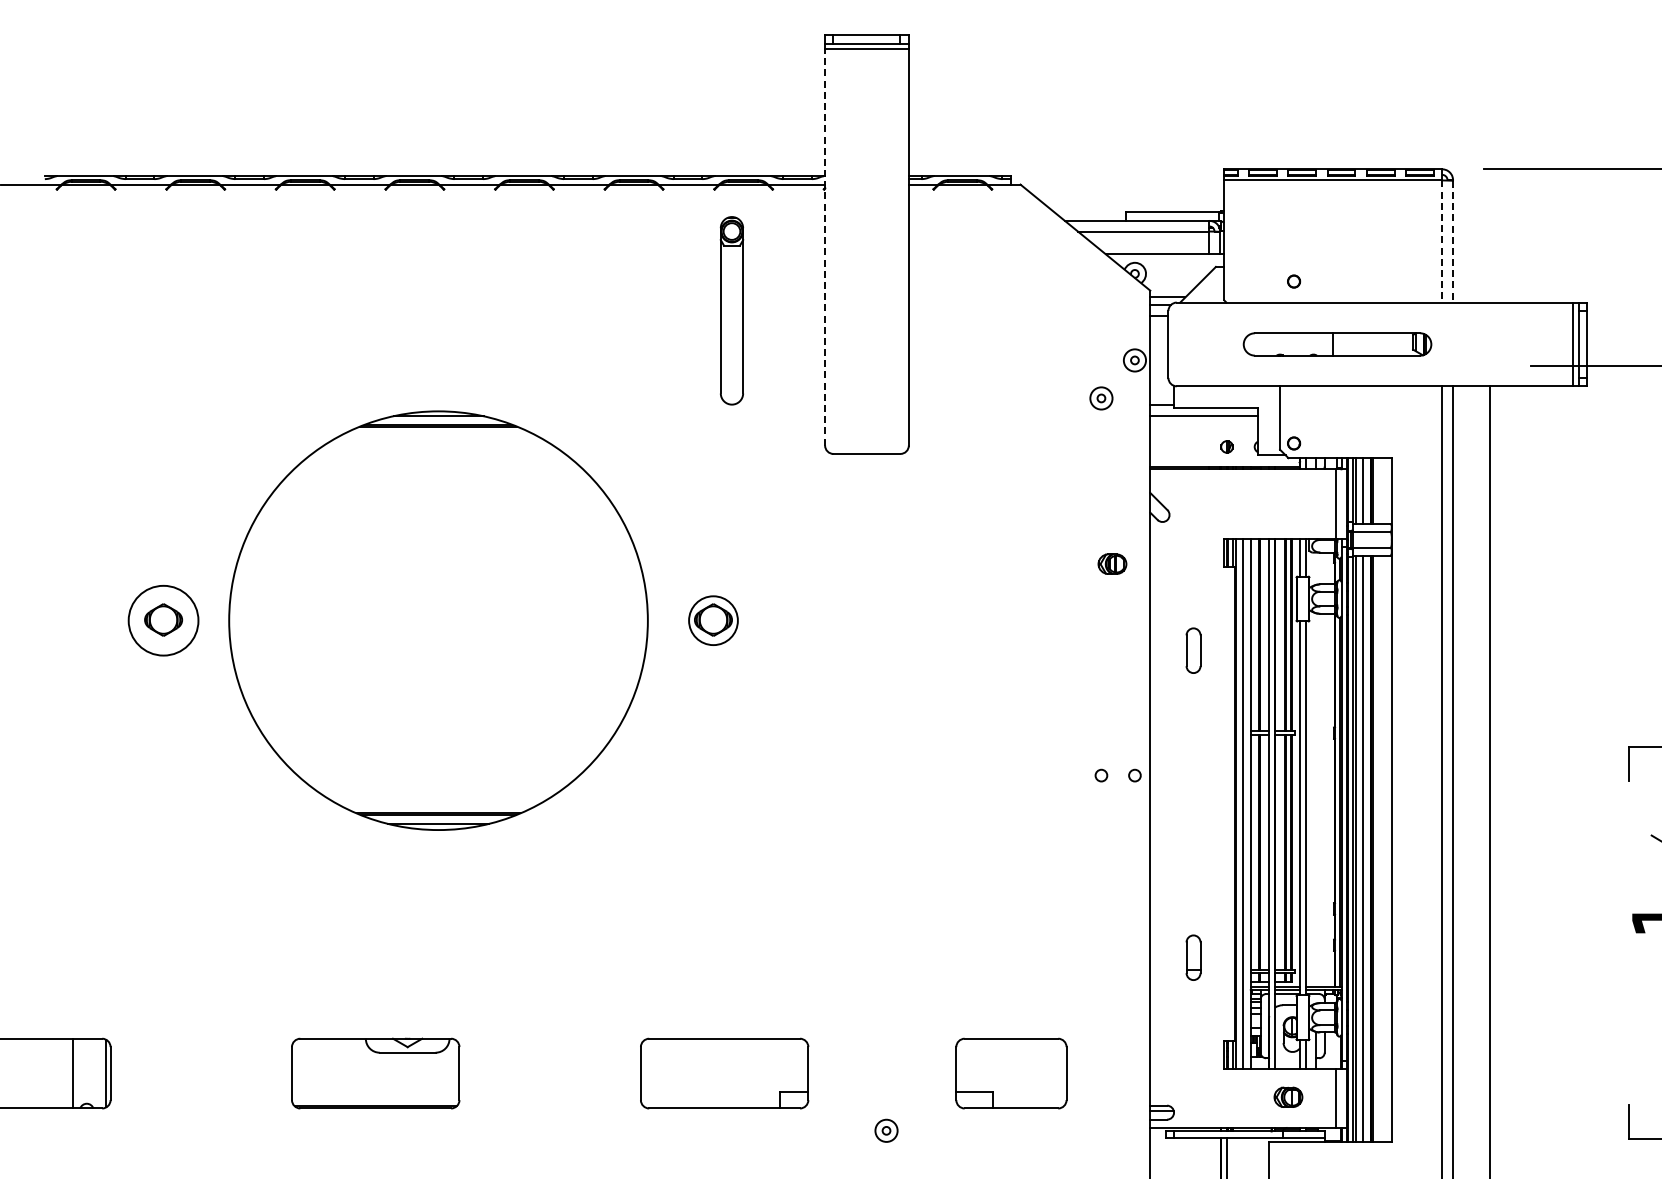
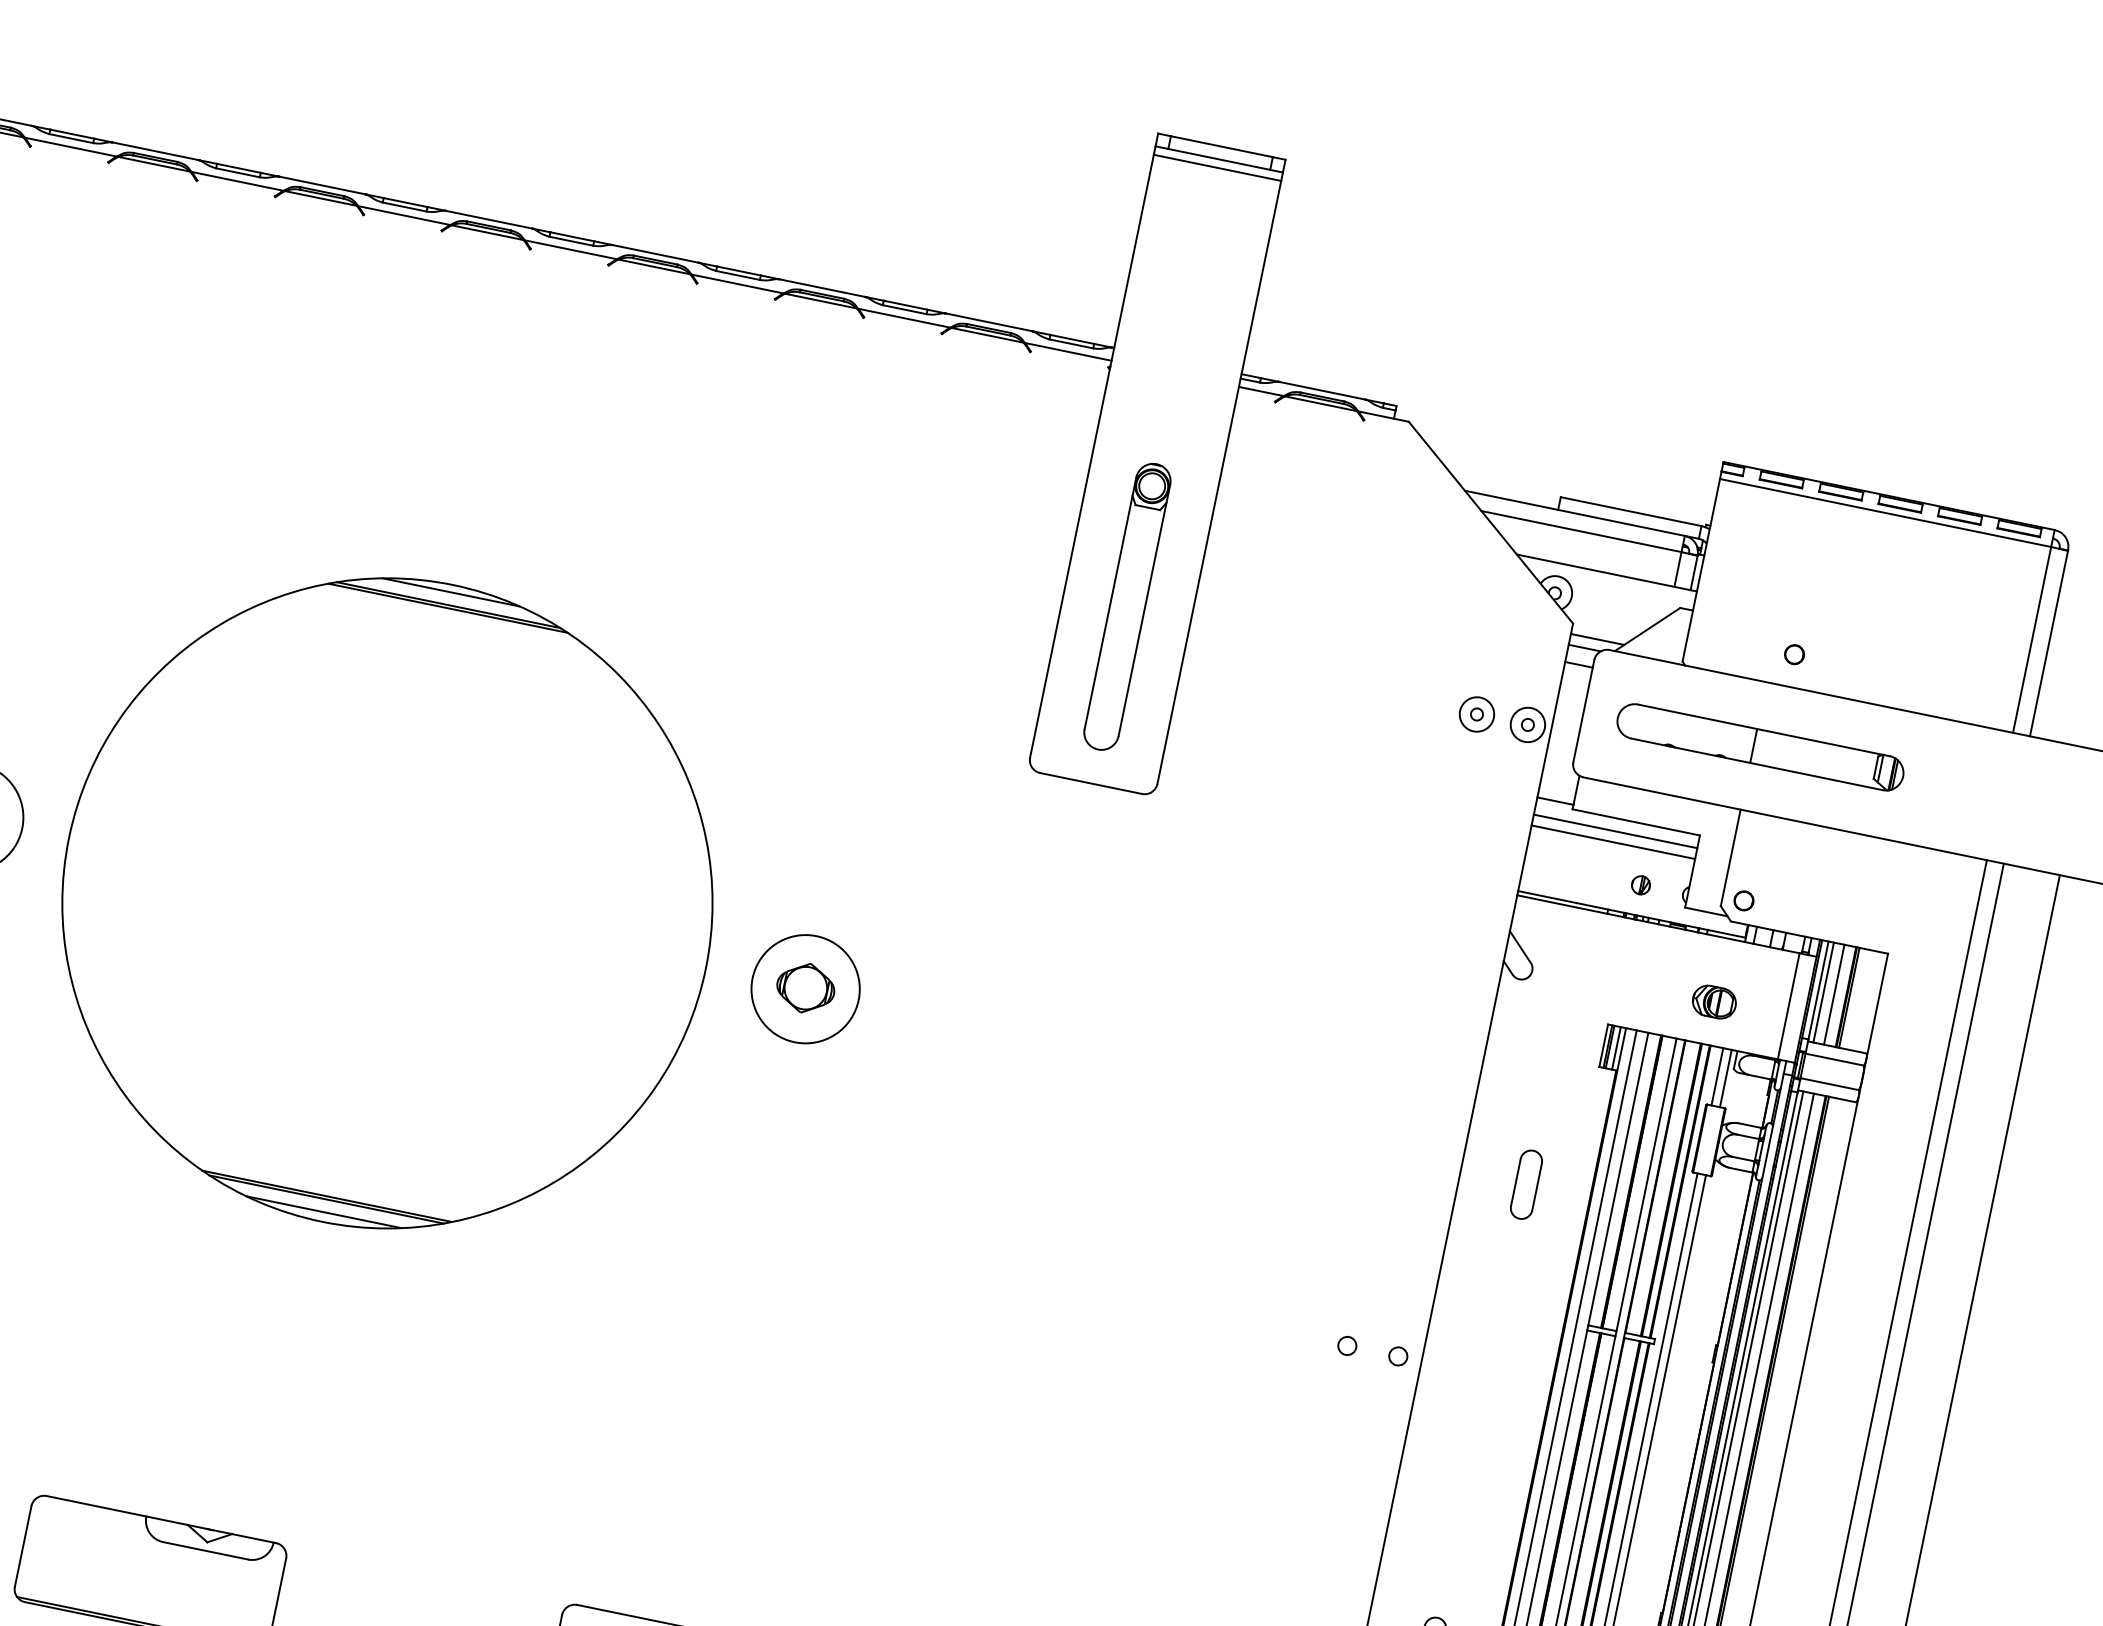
line: (1453, 241) -> (2049, 643), dashed -> solid
line: (1442, 242) -> (2032, 641), dashed -> solid
line: (825, 246) -> (1092, 455), dashed -> solid
part: (731, 310) -> (1126, 606), moved
part: (1337, 344) -> (1760, 747), moved
part: (1101, 398) -> (1477, 714), moved
line: (1203, 423) -> (1612, 842), added
part: (1112, 563) -> (1714, 1001), moved
circle: (713, 620) -> (805, 988), size x1.43

